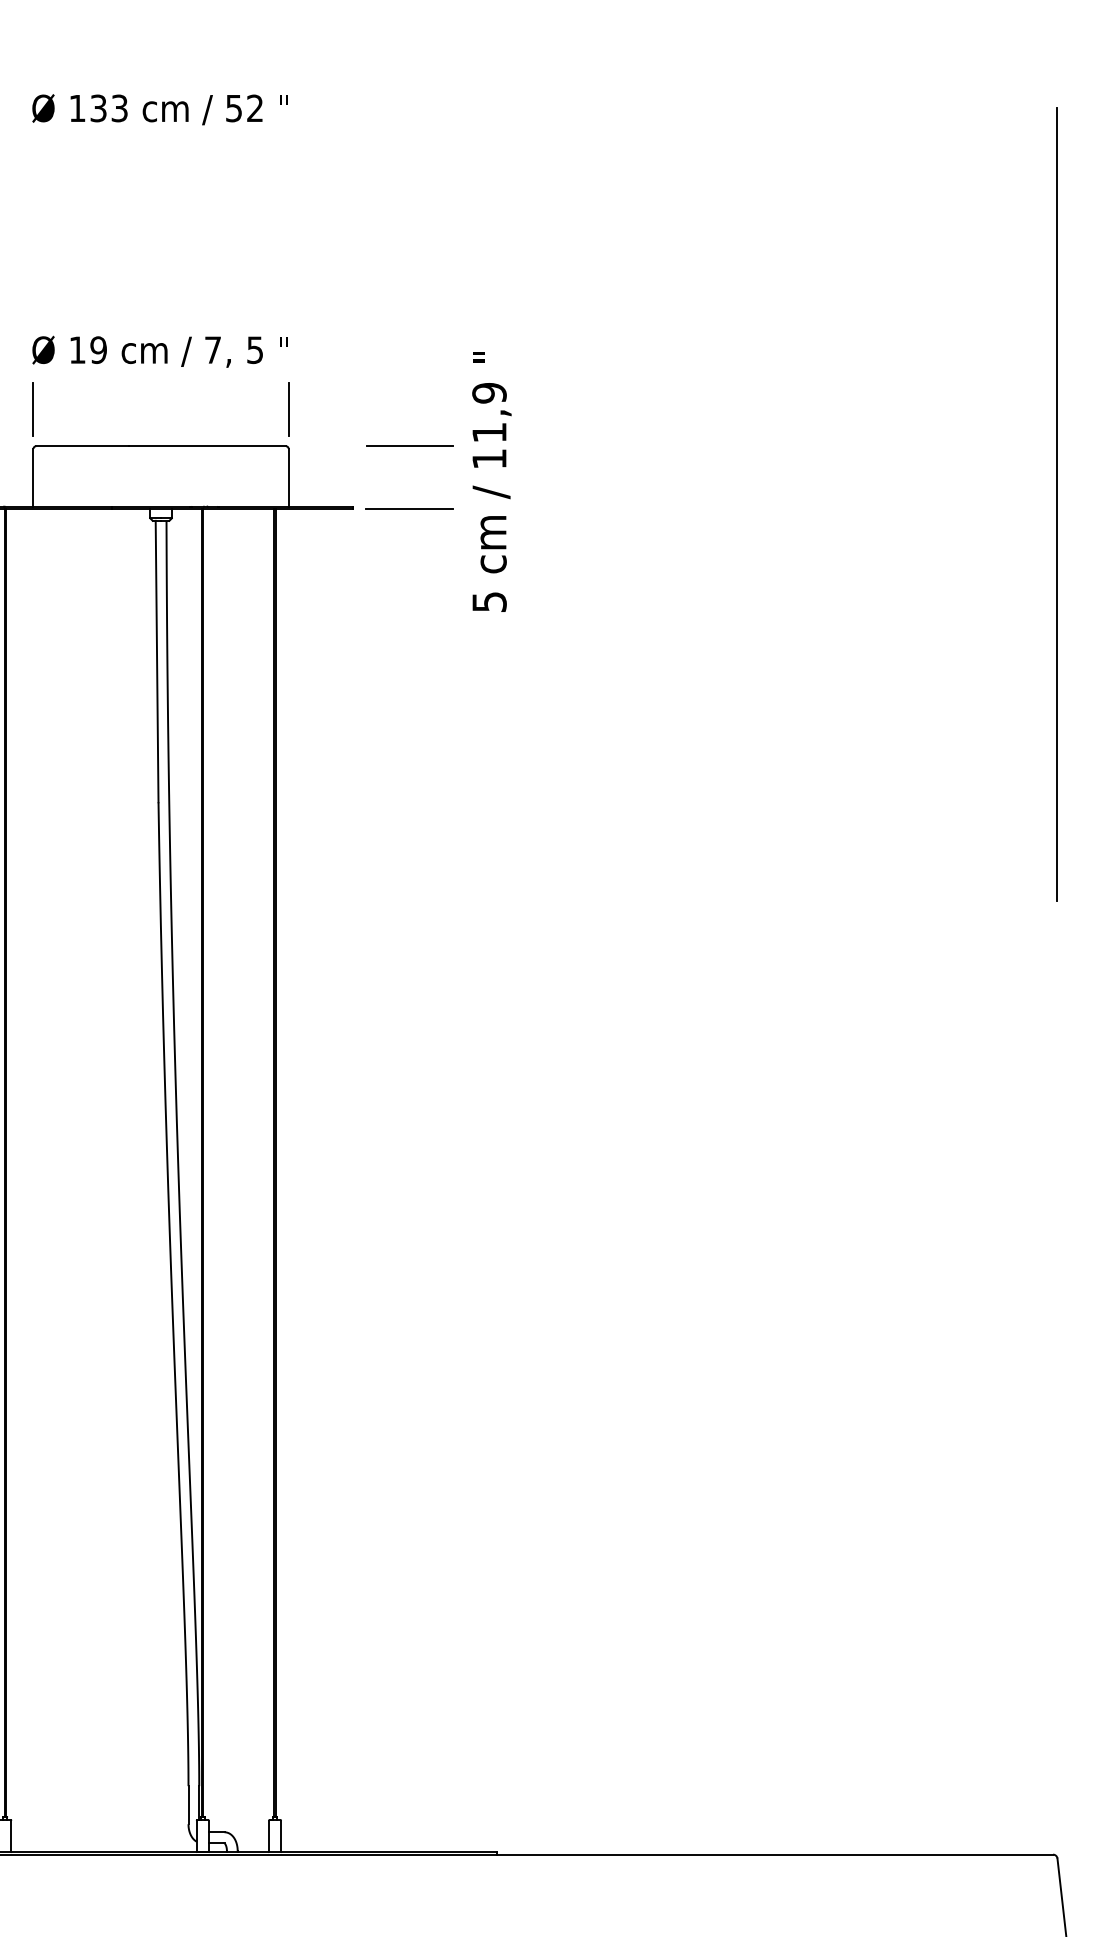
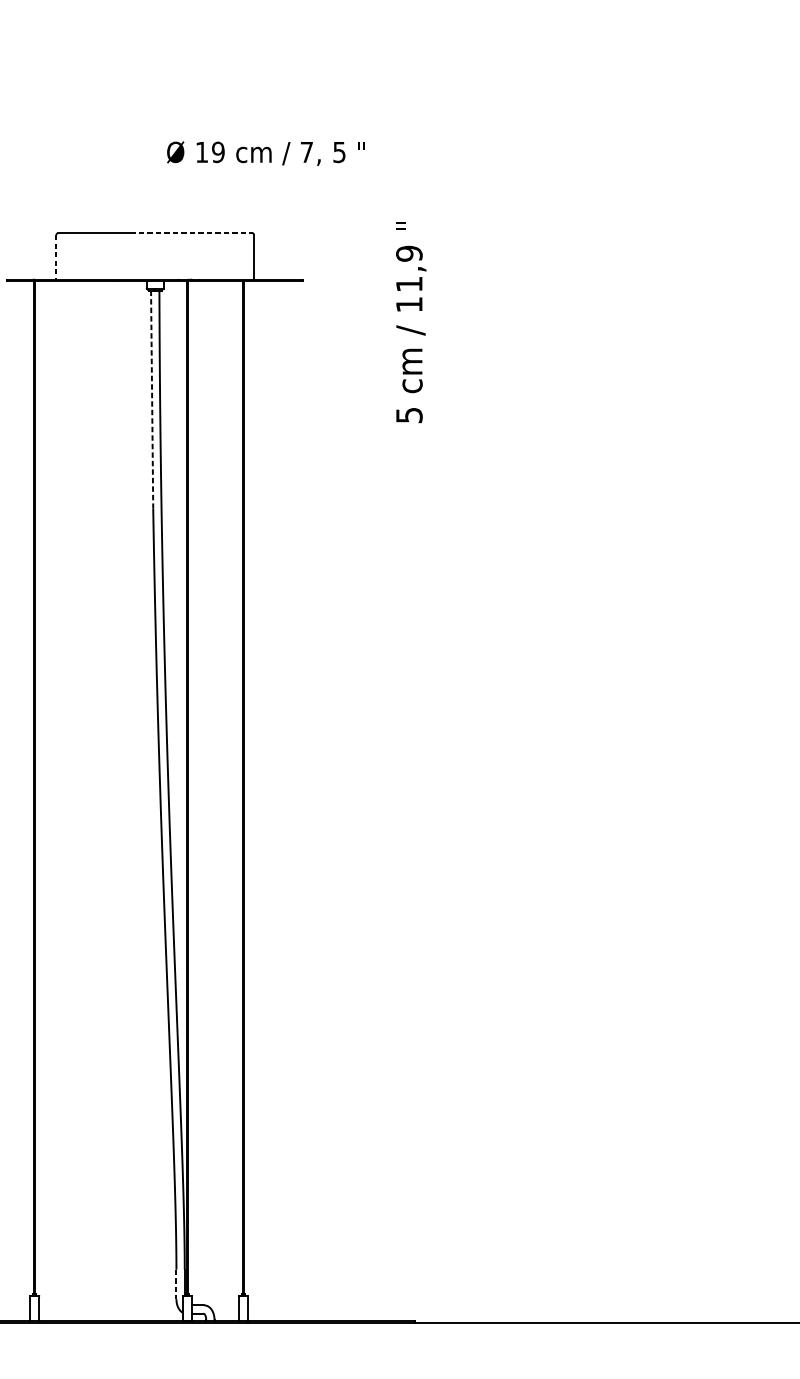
text: (159, 351) -> (265, 153), moved
line: (33, 408) -> (56, 203), removed
line: (288, 408) -> (253, 203), removed
line: (207, 446) -> (191, 233), solid -> dashed
line: (409, 446) -> (347, 233), removed
line: (33, 477) -> (56, 257), solid -> dashed
text: (491, 481) -> (410, 322), moved
line: (409, 508) -> (347, 281), removed
line: (157, 661) -> (152, 399), solid -> dashed
line: (188, 1805) -> (176, 1284), solid -> dashed

